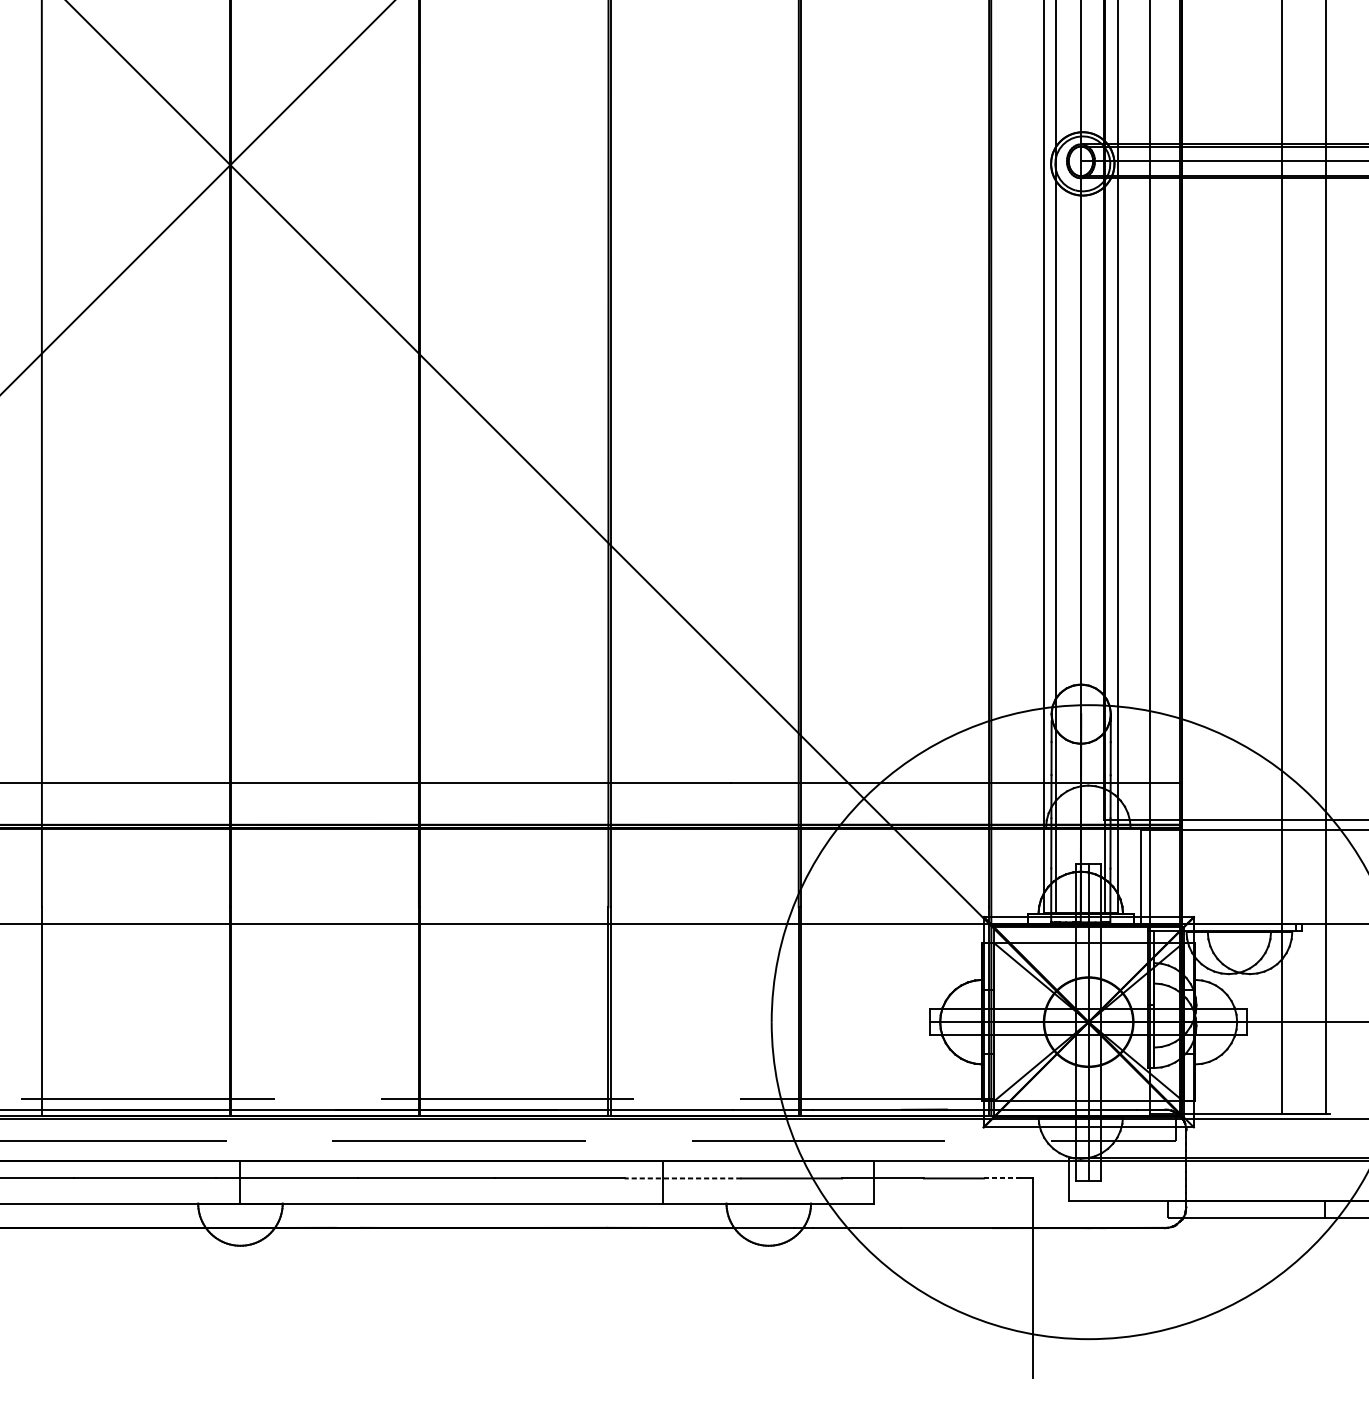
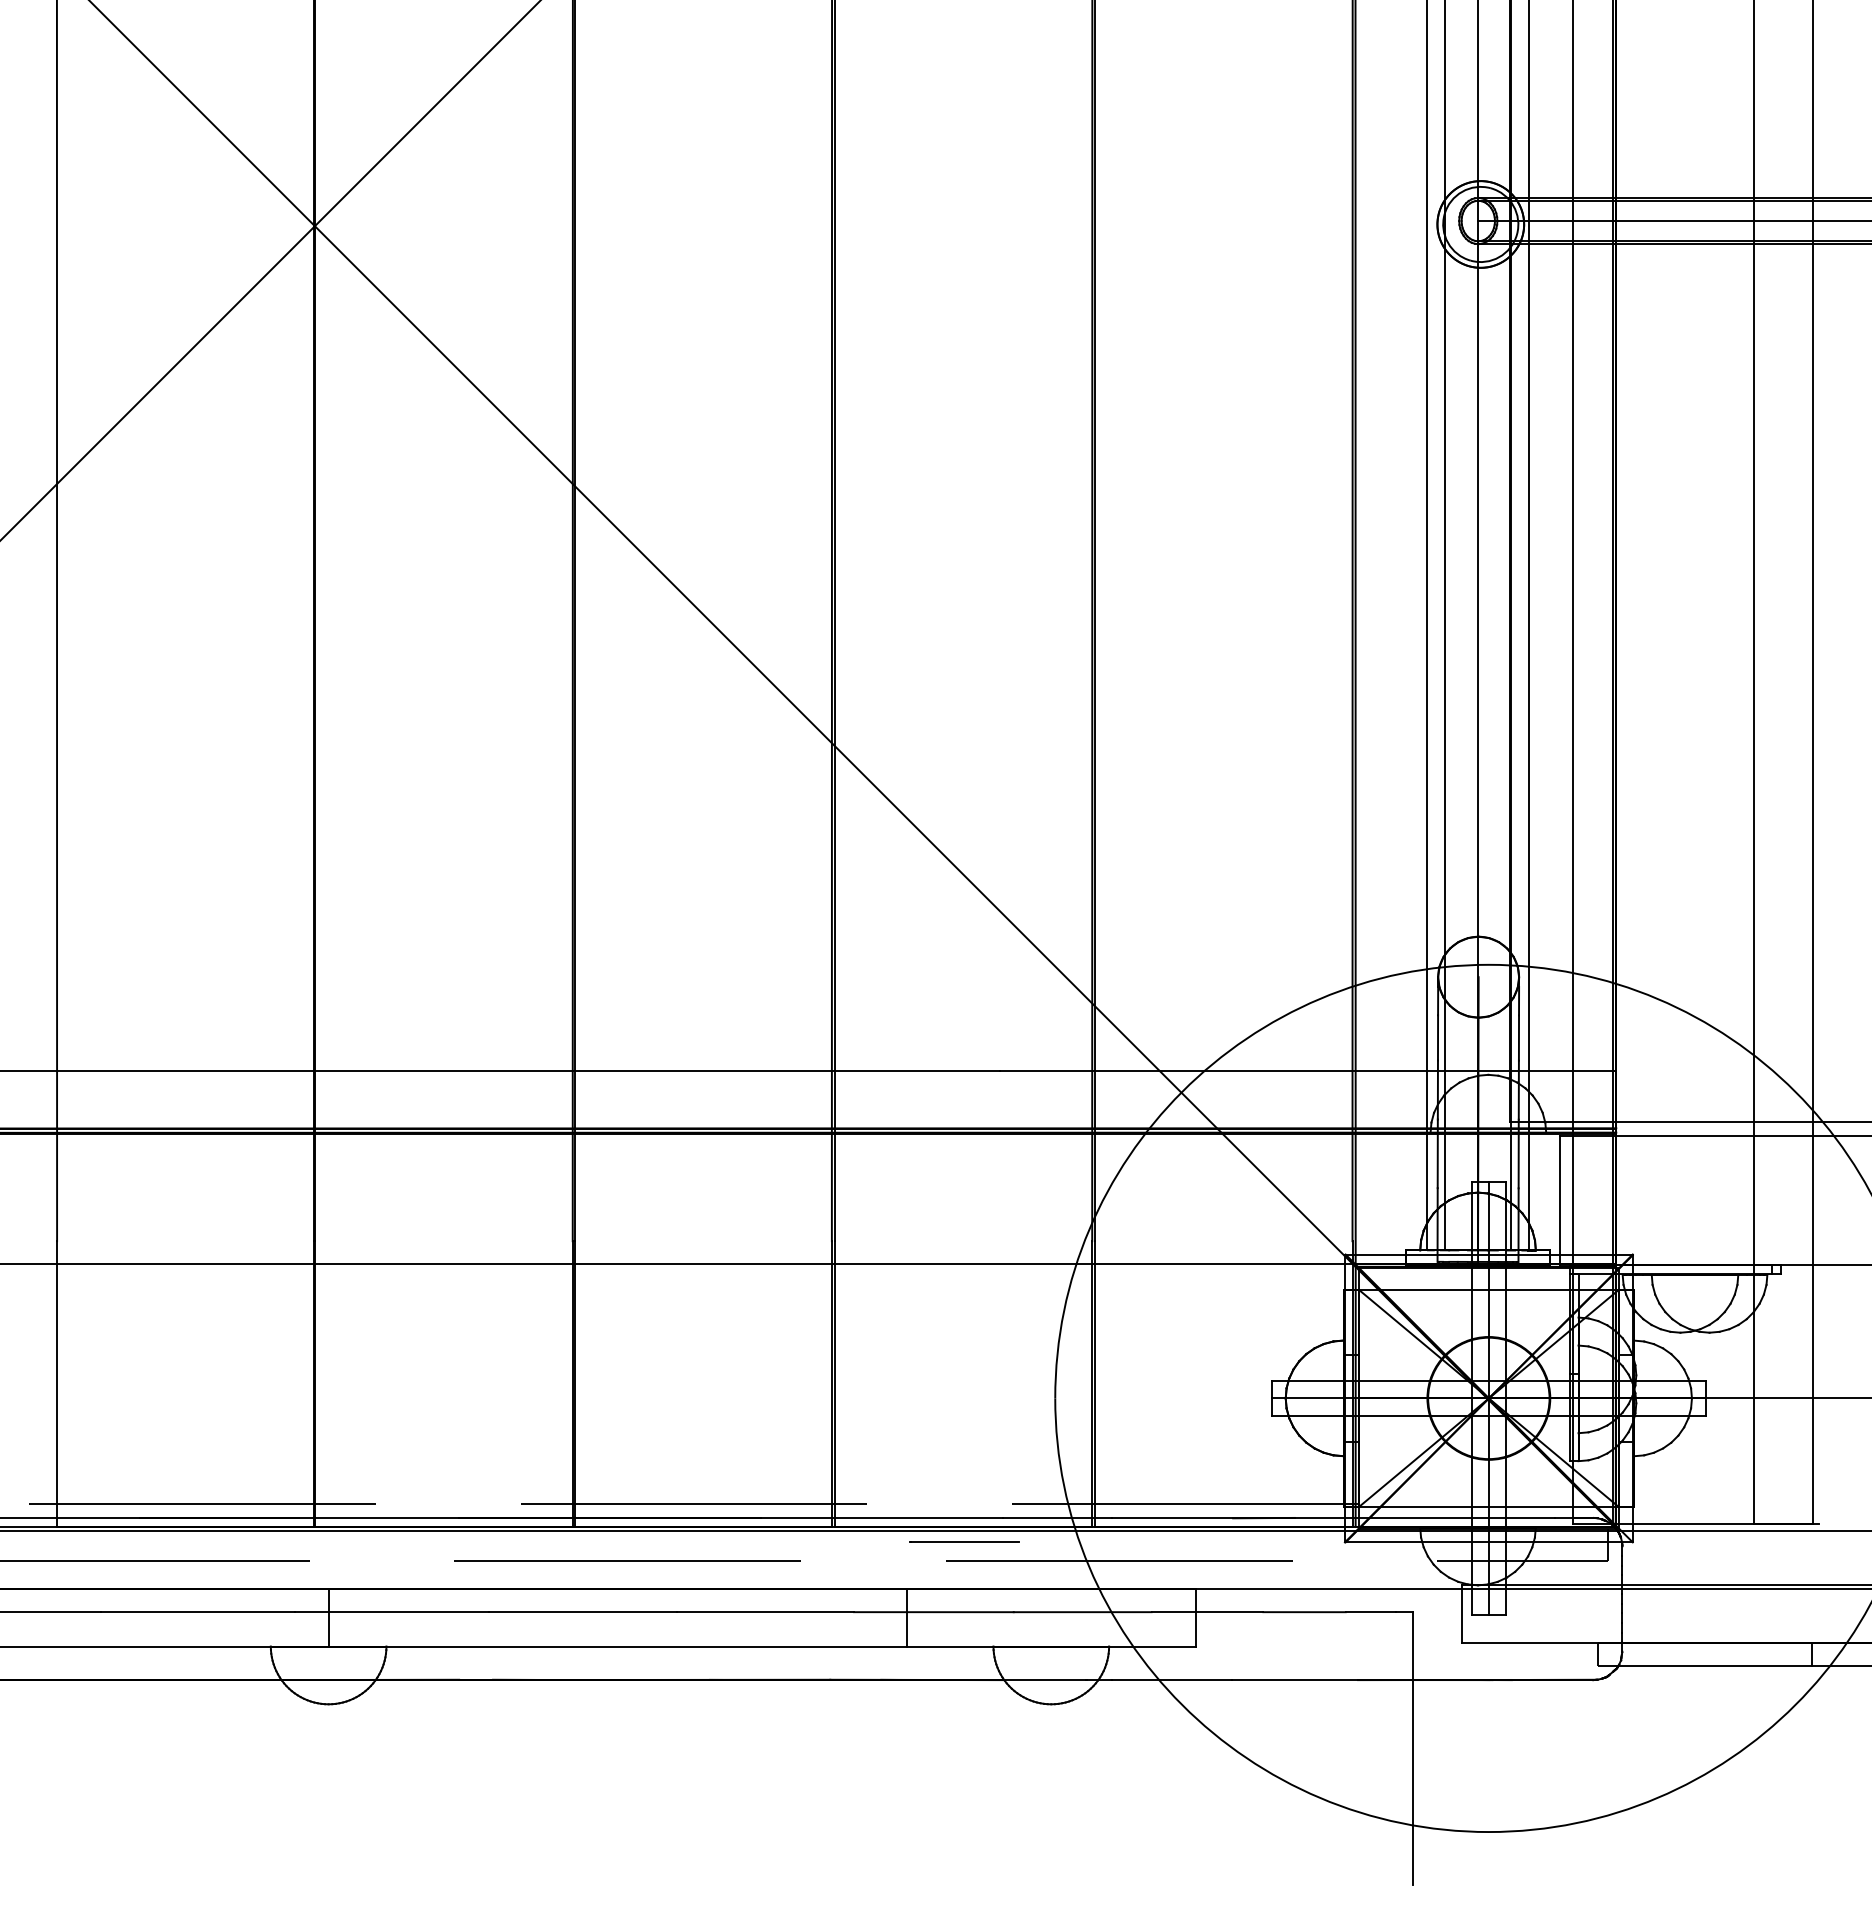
line: (705, 1126) -> (964, 1541), added
line: (682, 1178) -> (933, 1612), dashed -> solid
line: (1002, 1178) -> (1370, 1612), dashed -> solid

